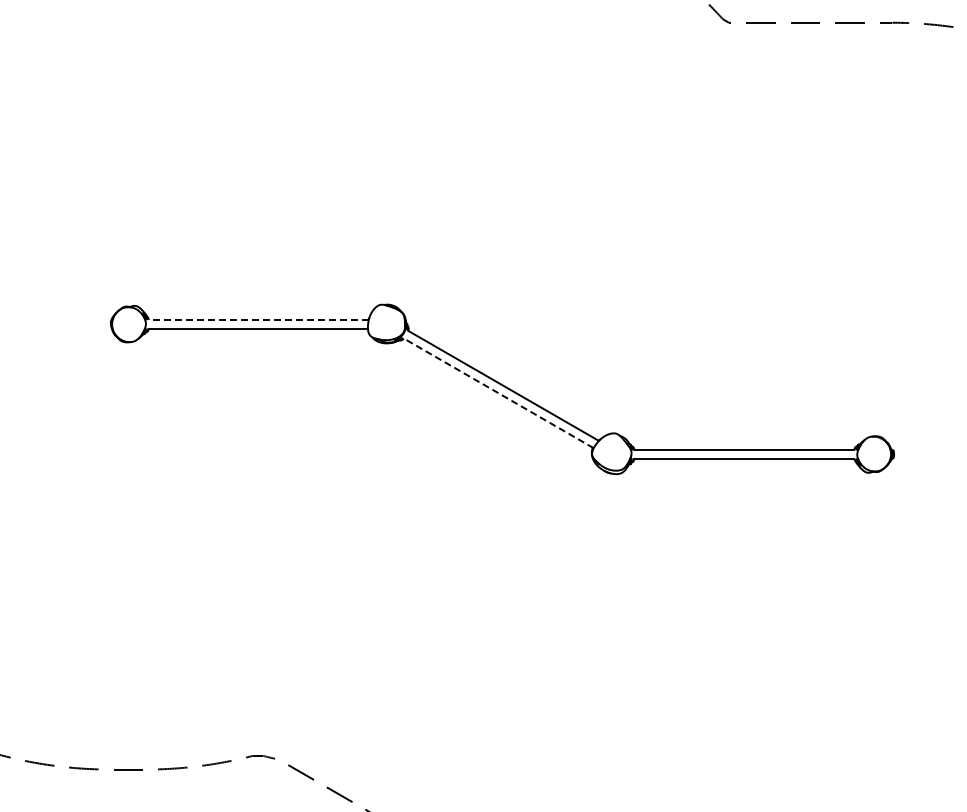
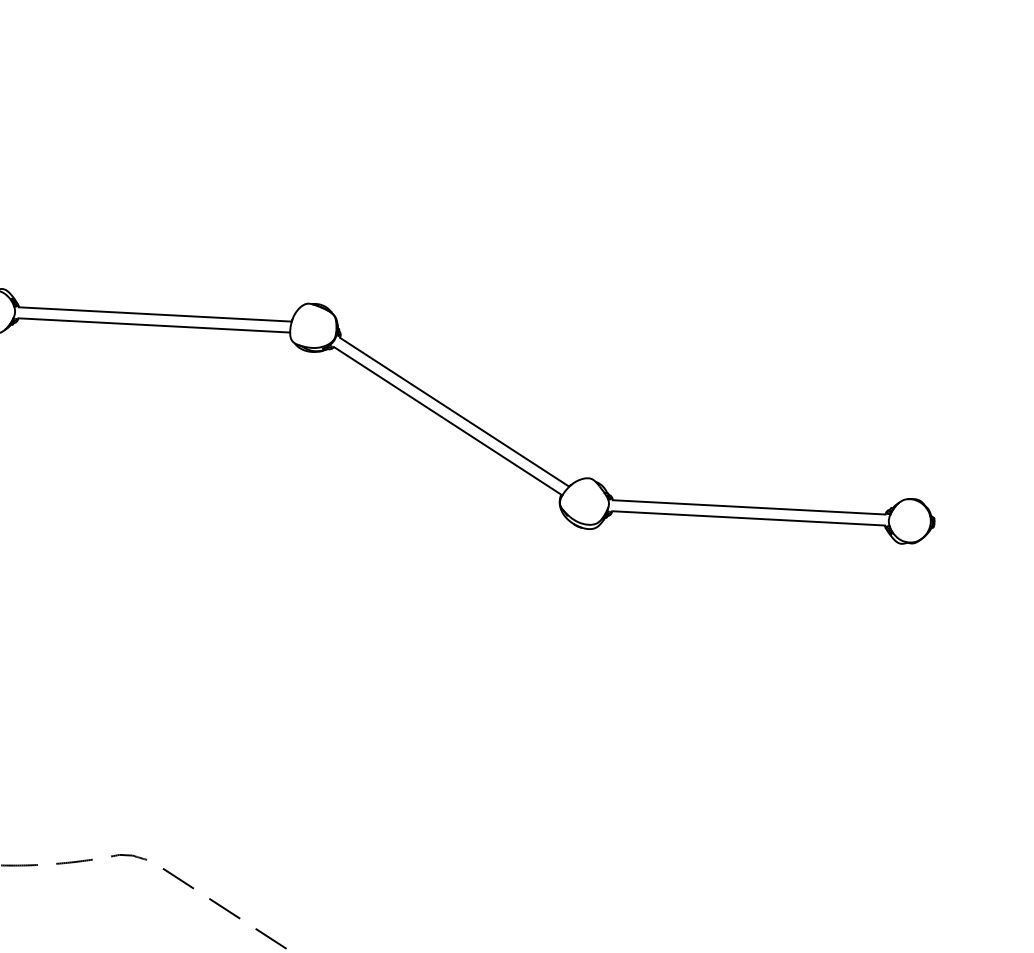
line: (258, 319) -> (154, 313), dashed -> solid
line: (498, 393) -> (447, 421), dashed -> solid

